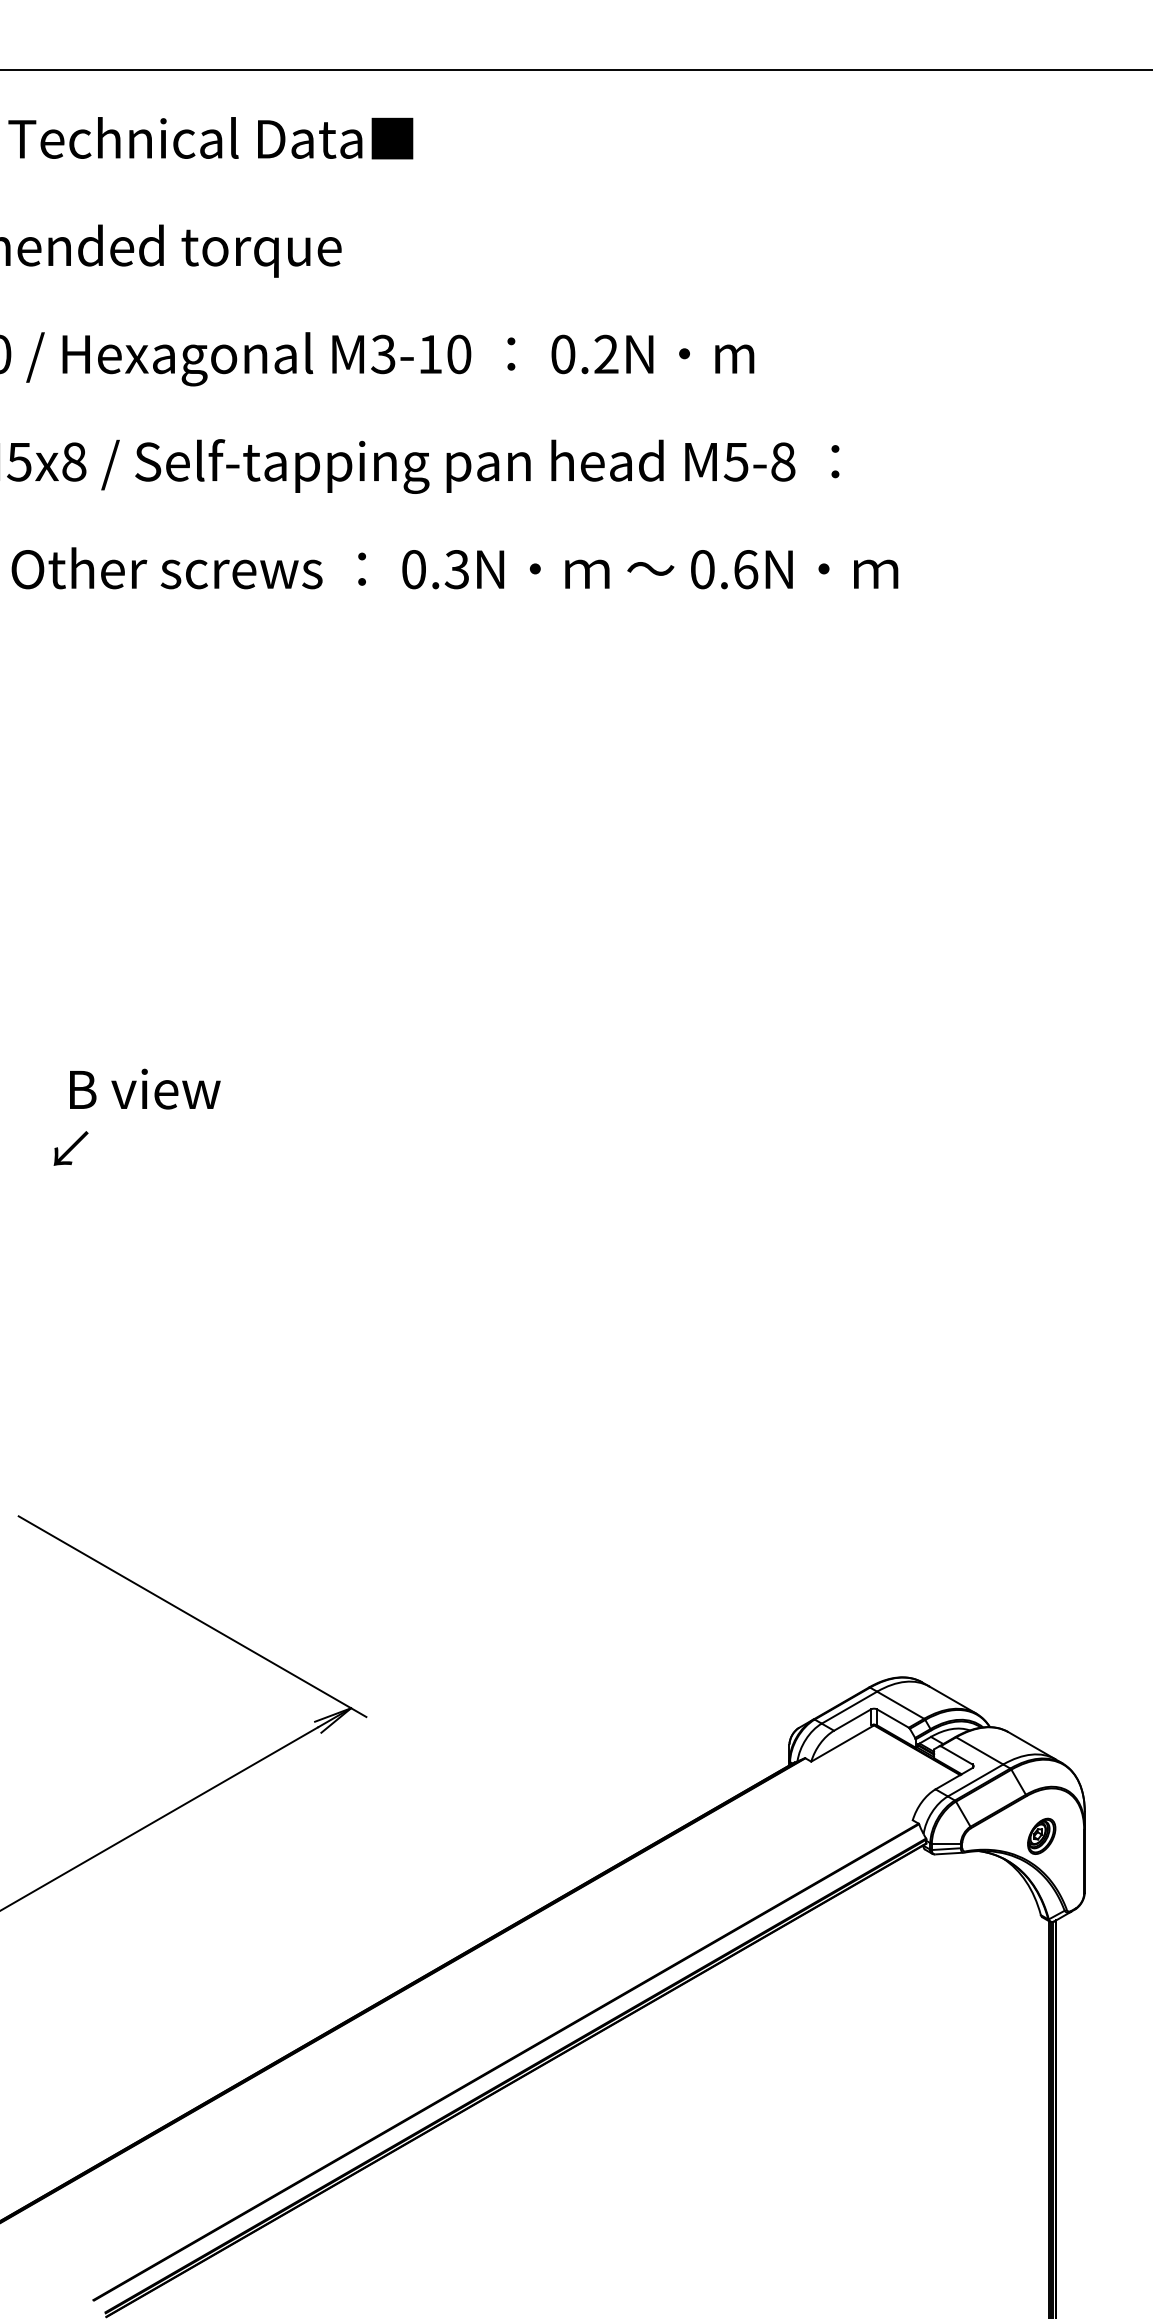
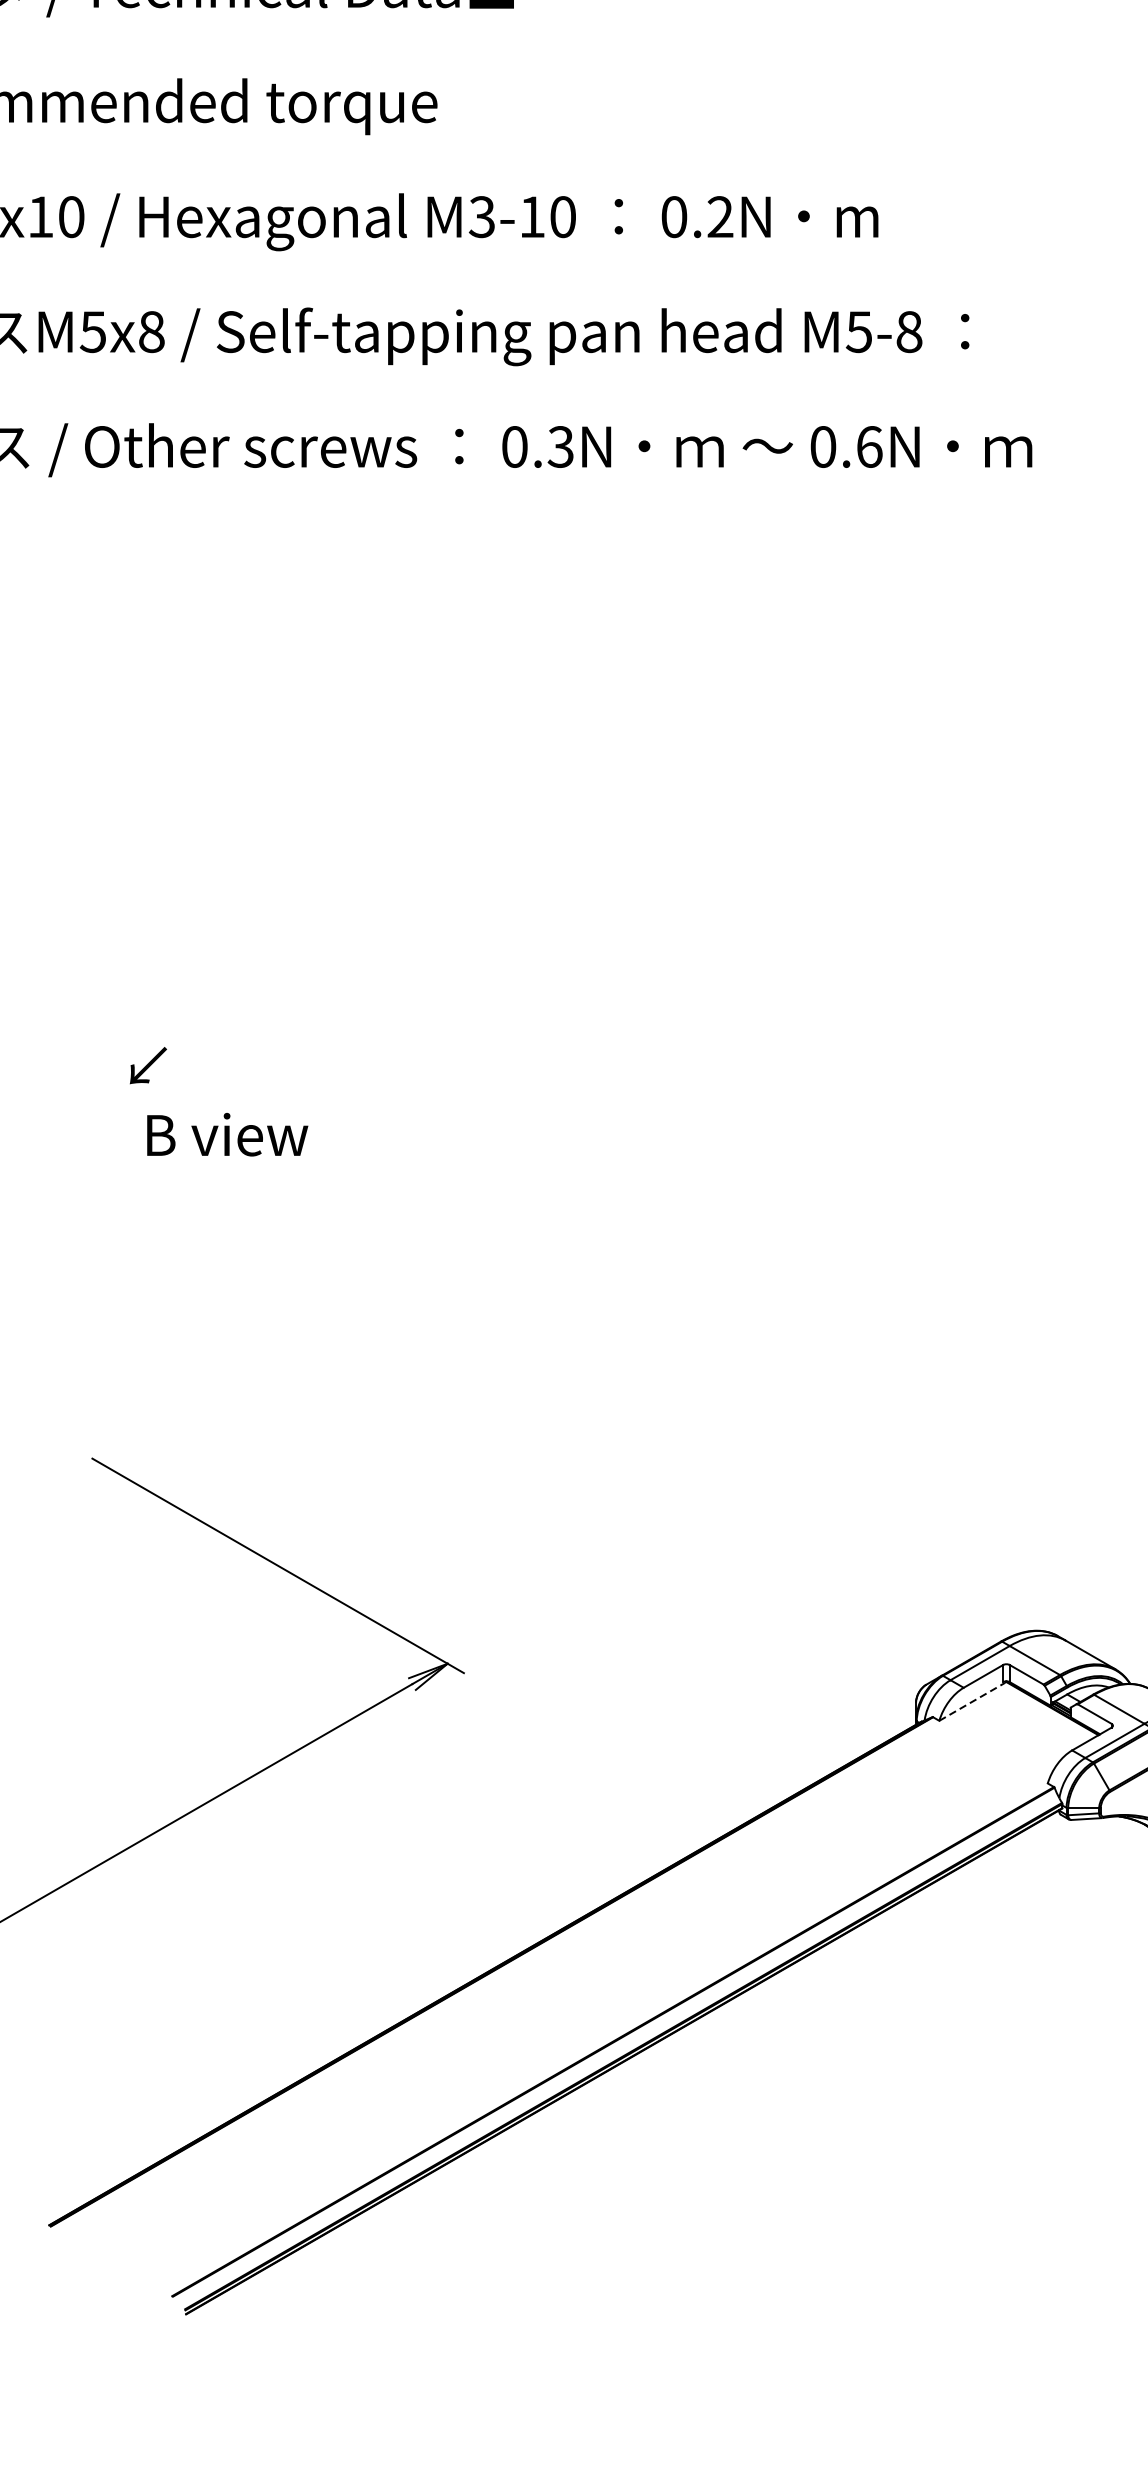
text: (145, 1088) -> (227, 1133), moved
line: (842, 1743) -> (972, 1701), solid -> dashed

